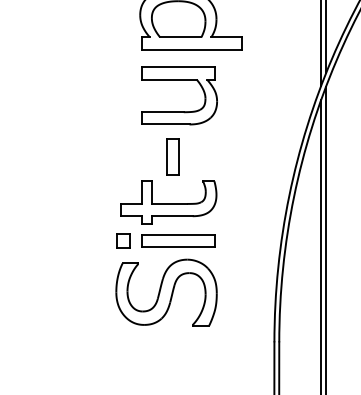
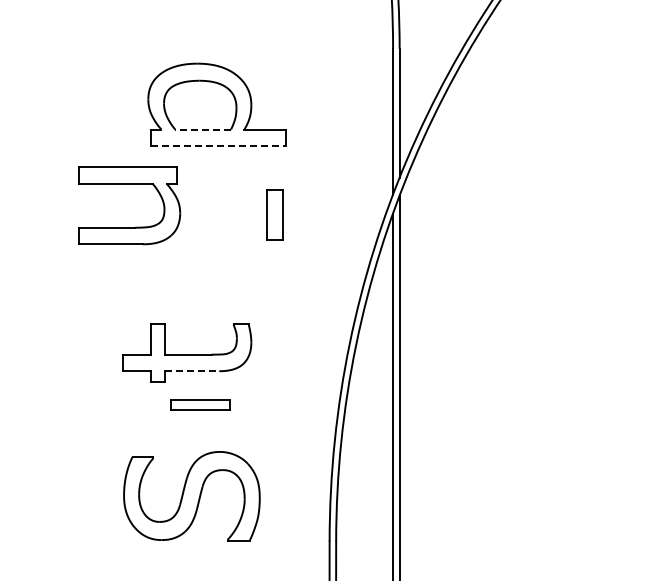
line: (181, 37) -> (203, 129), solid -> dashed
line: (192, 49) -> (218, 146), solid -> dashed
part: (179, 80) -> (129, 184), moved
part: (172, 156) -> (274, 214), moved
line: (172, 216) -> (192, 371), solid -> dashed
part: (124, 240) -> (126, 404), removed
part: (178, 240) -> (199, 404), size x0.6
part: (166, 292) -> (191, 496), moved

